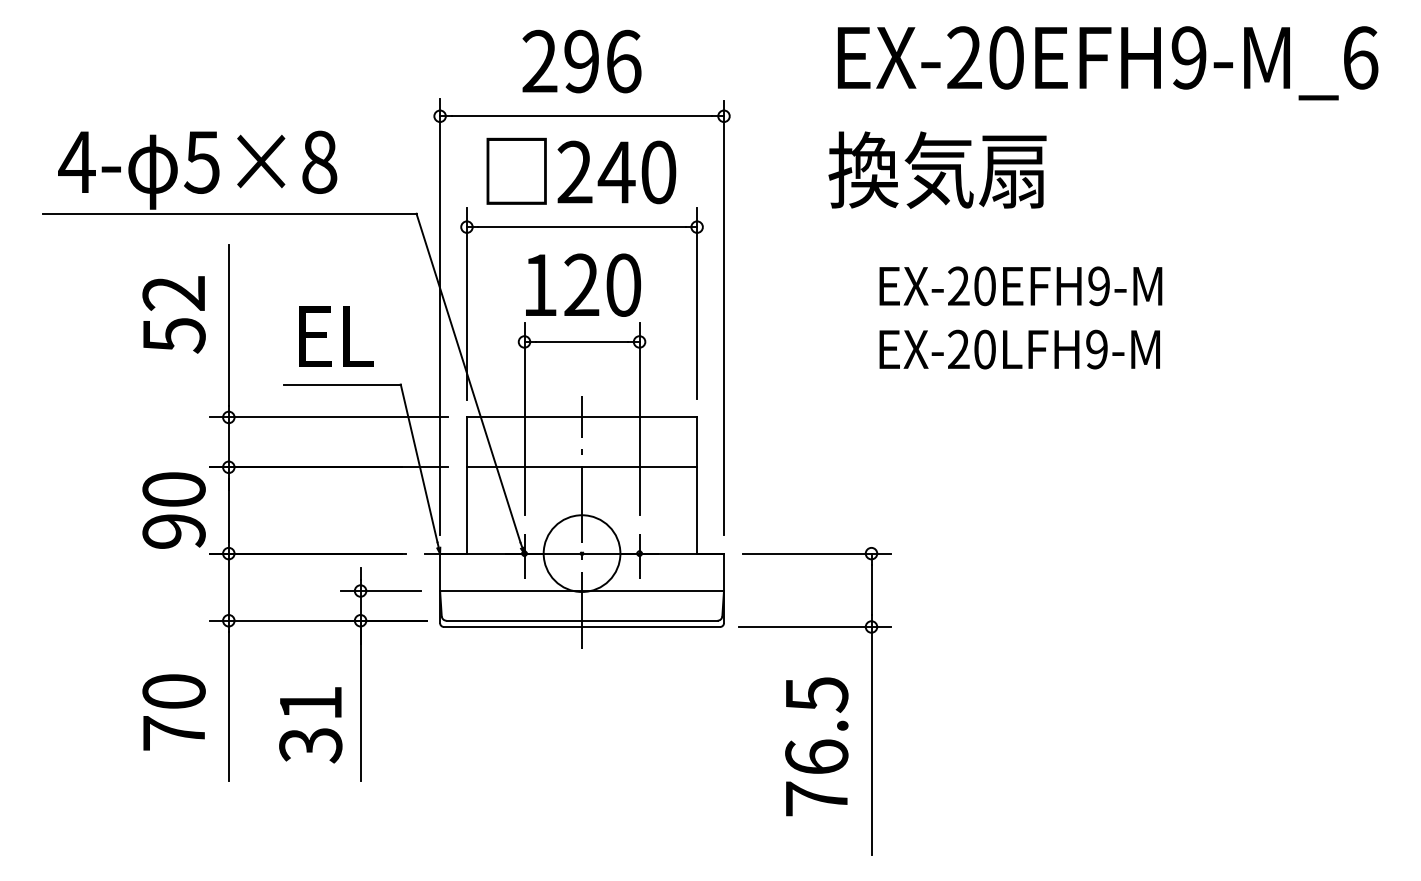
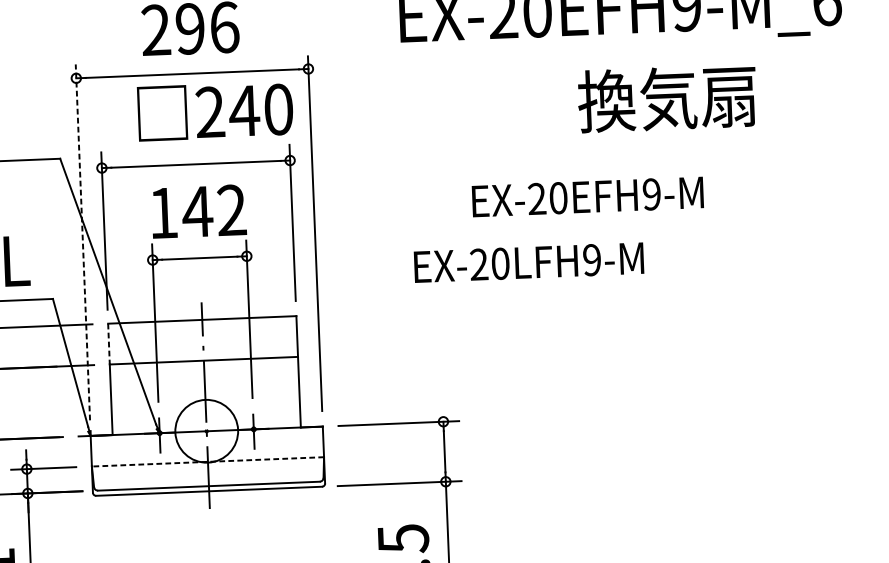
text: (937, 169) -> (667, 98), moved
text: (581, 170) -> (215, 110), moved
text: (601, 284) -> (213, 210), 120 -> 142
text: (1020, 286) -> (587, 197), moved
line: (440, 316) -> (83, 242), solid -> dashed
text: (1019, 349) -> (528, 262), moved
line: (466, 442) -> (108, 344), solid -> dashed
line: (582, 591) -> (208, 462), solid -> dashed

